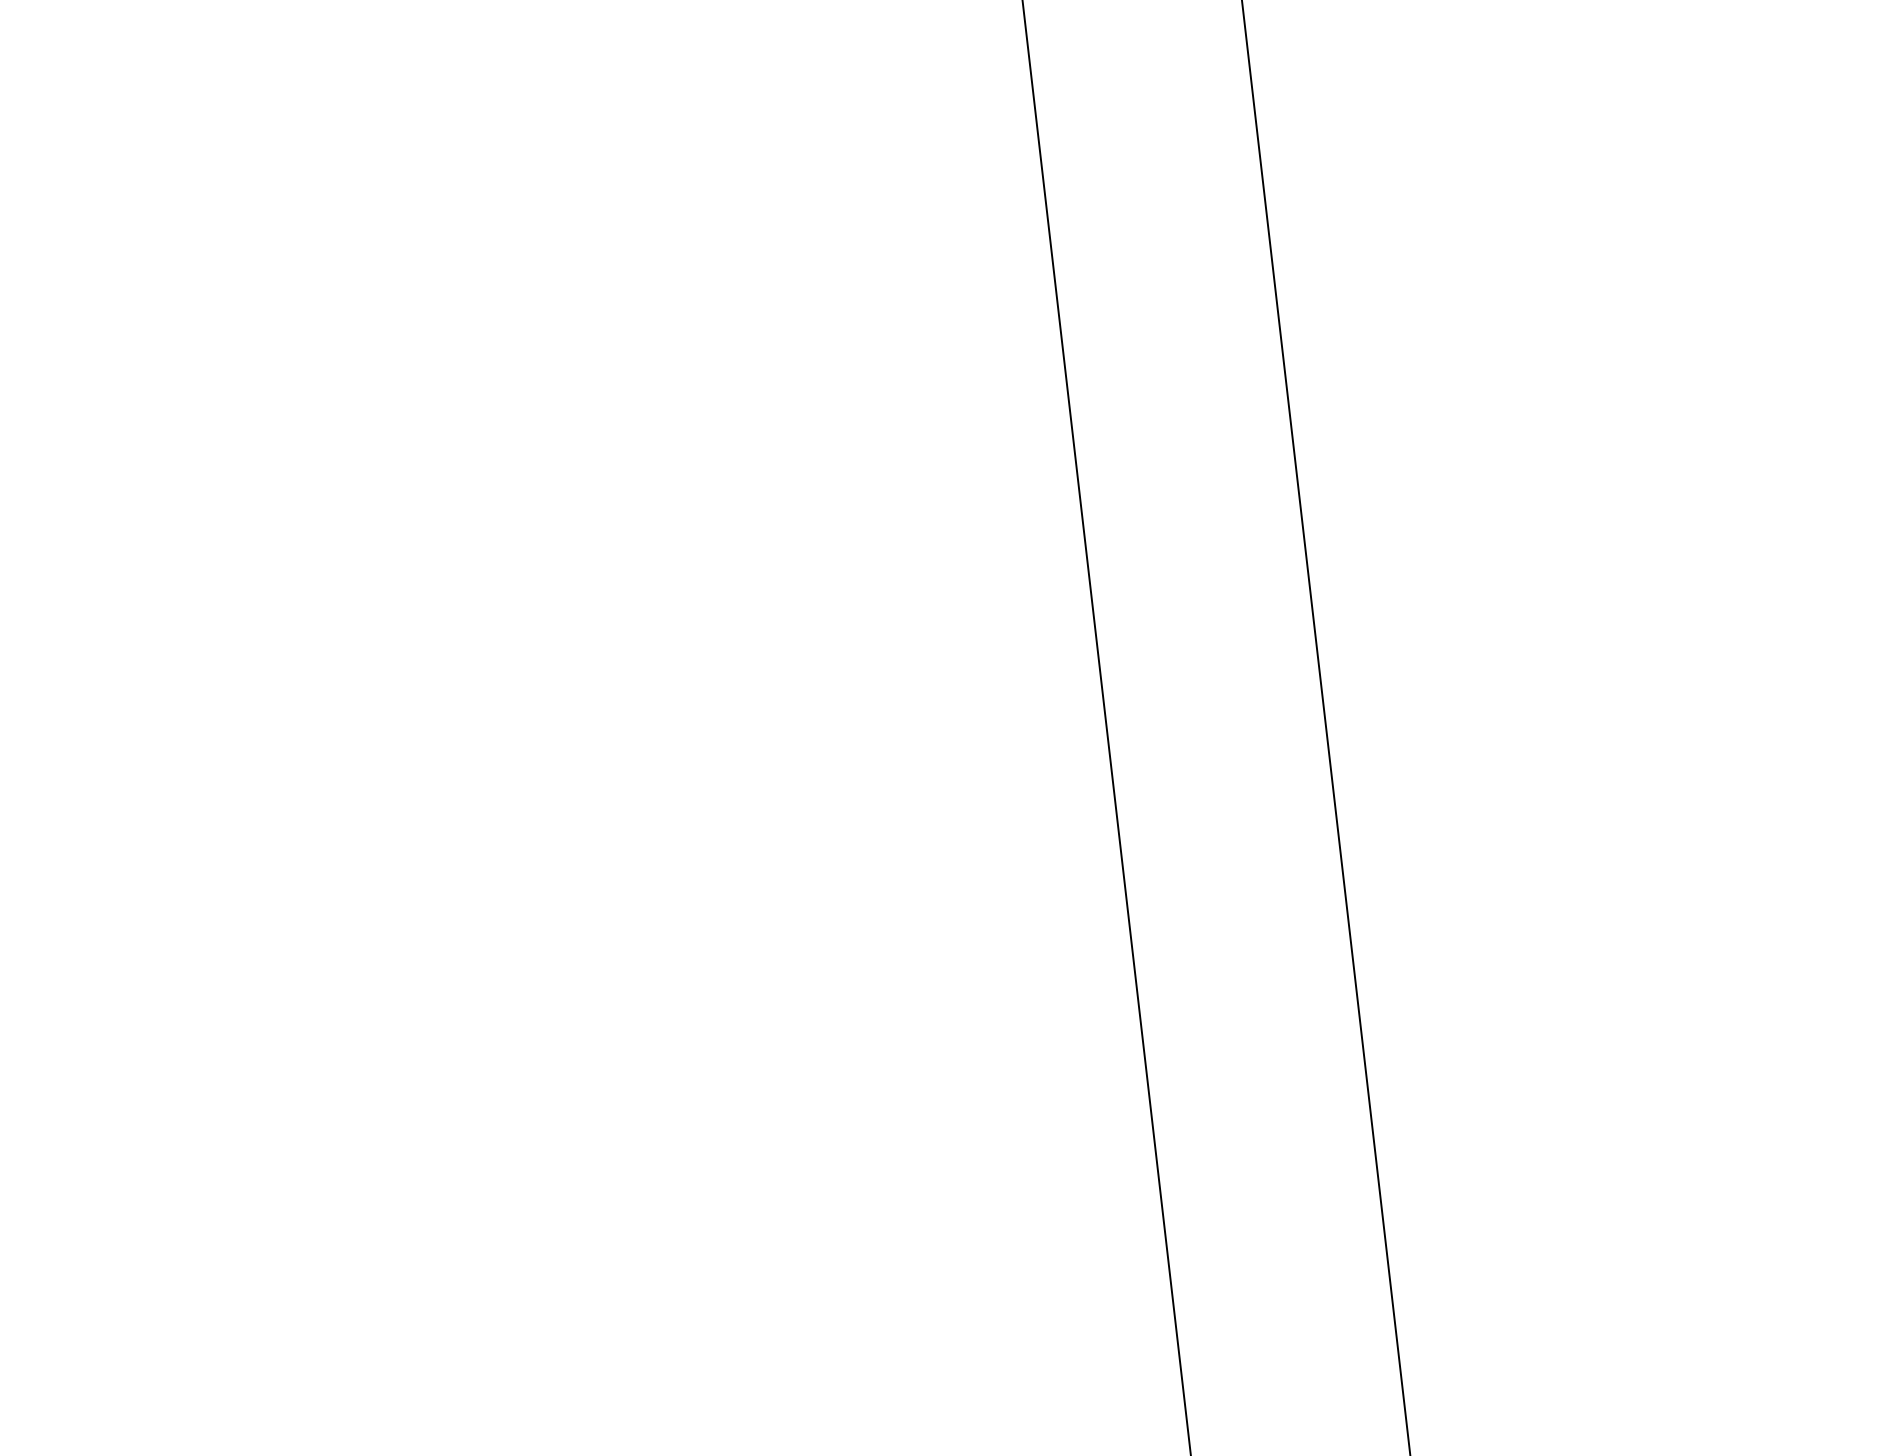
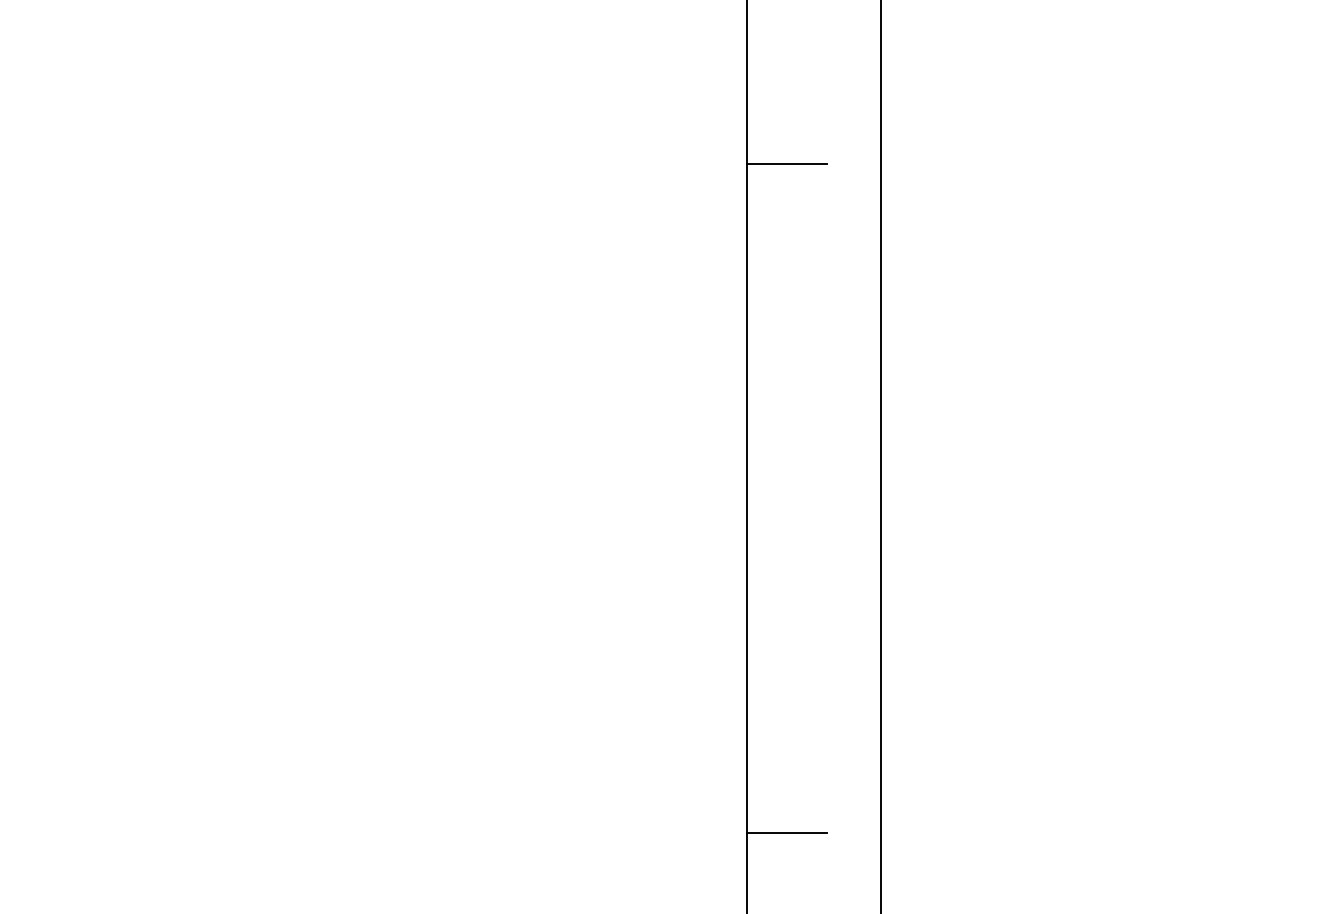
line: (1102, 132) -> (786, 164), added
line: (1228, 1214) -> (786, 832), added

